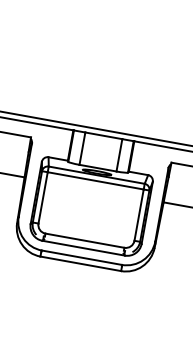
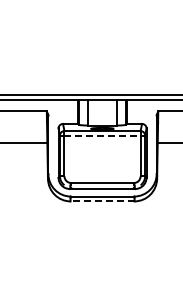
line: (96, 180) -> (103, 135), solid -> dashed
line: (80, 263) -> (102, 201), solid -> dashed

